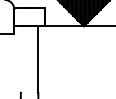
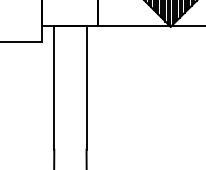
line: (20, 58) -> (53, 86), added

